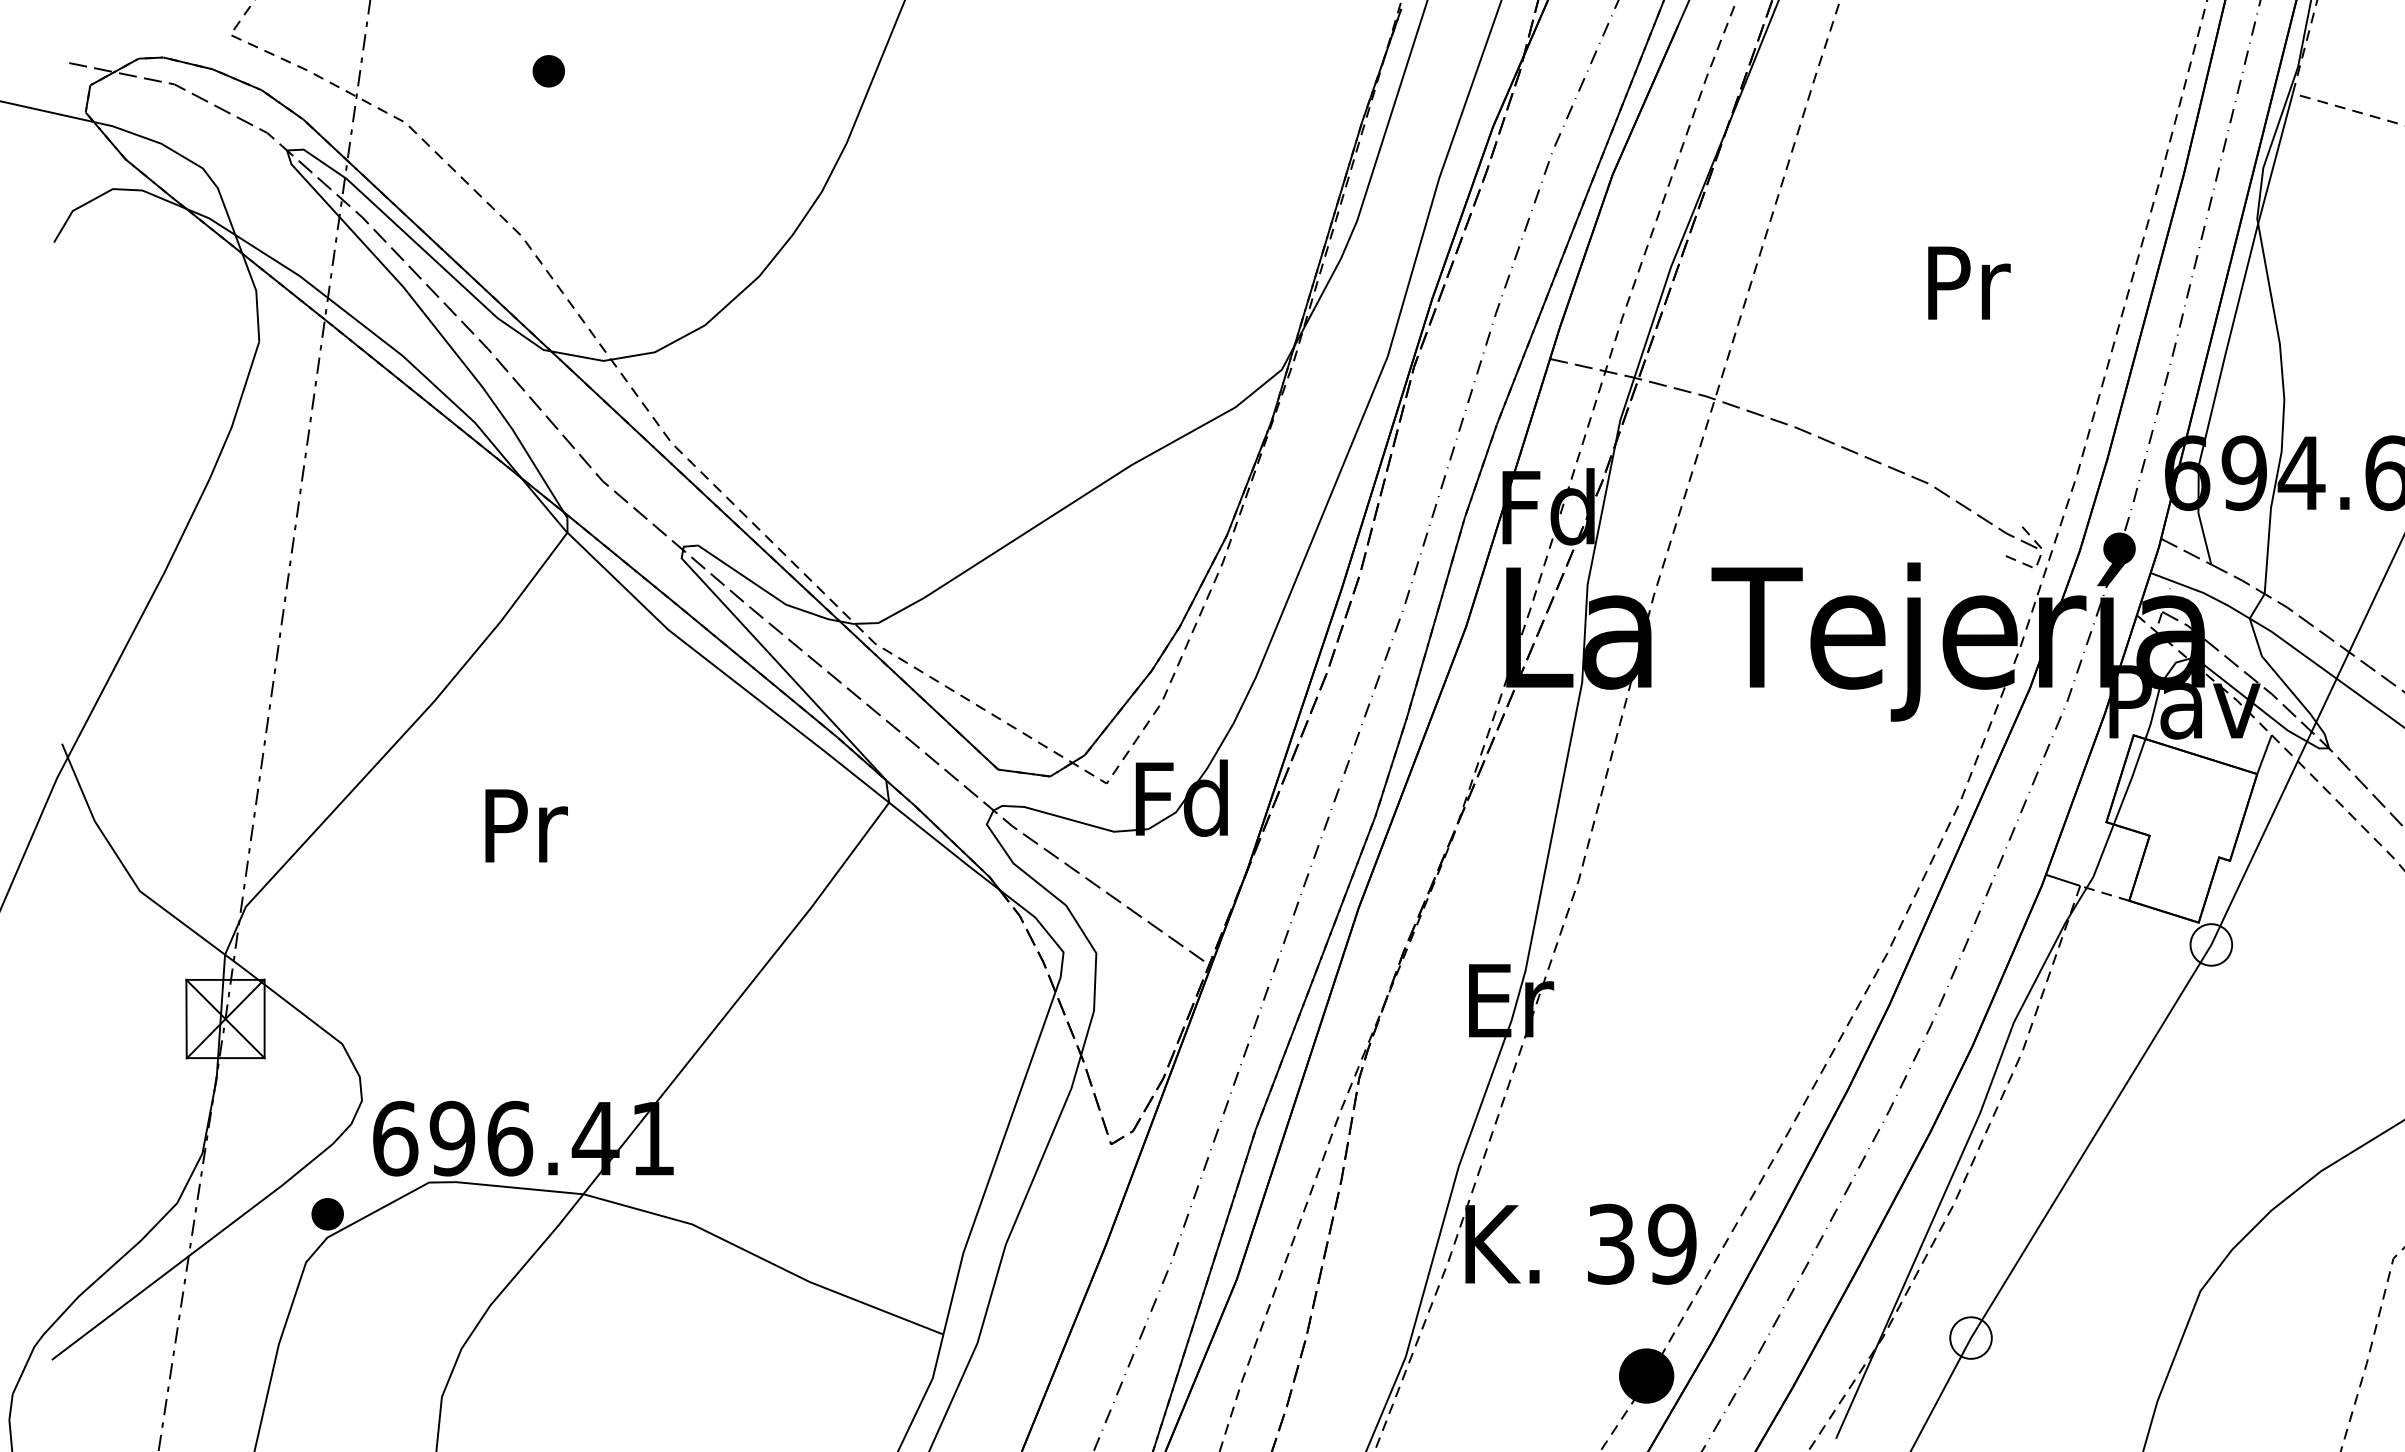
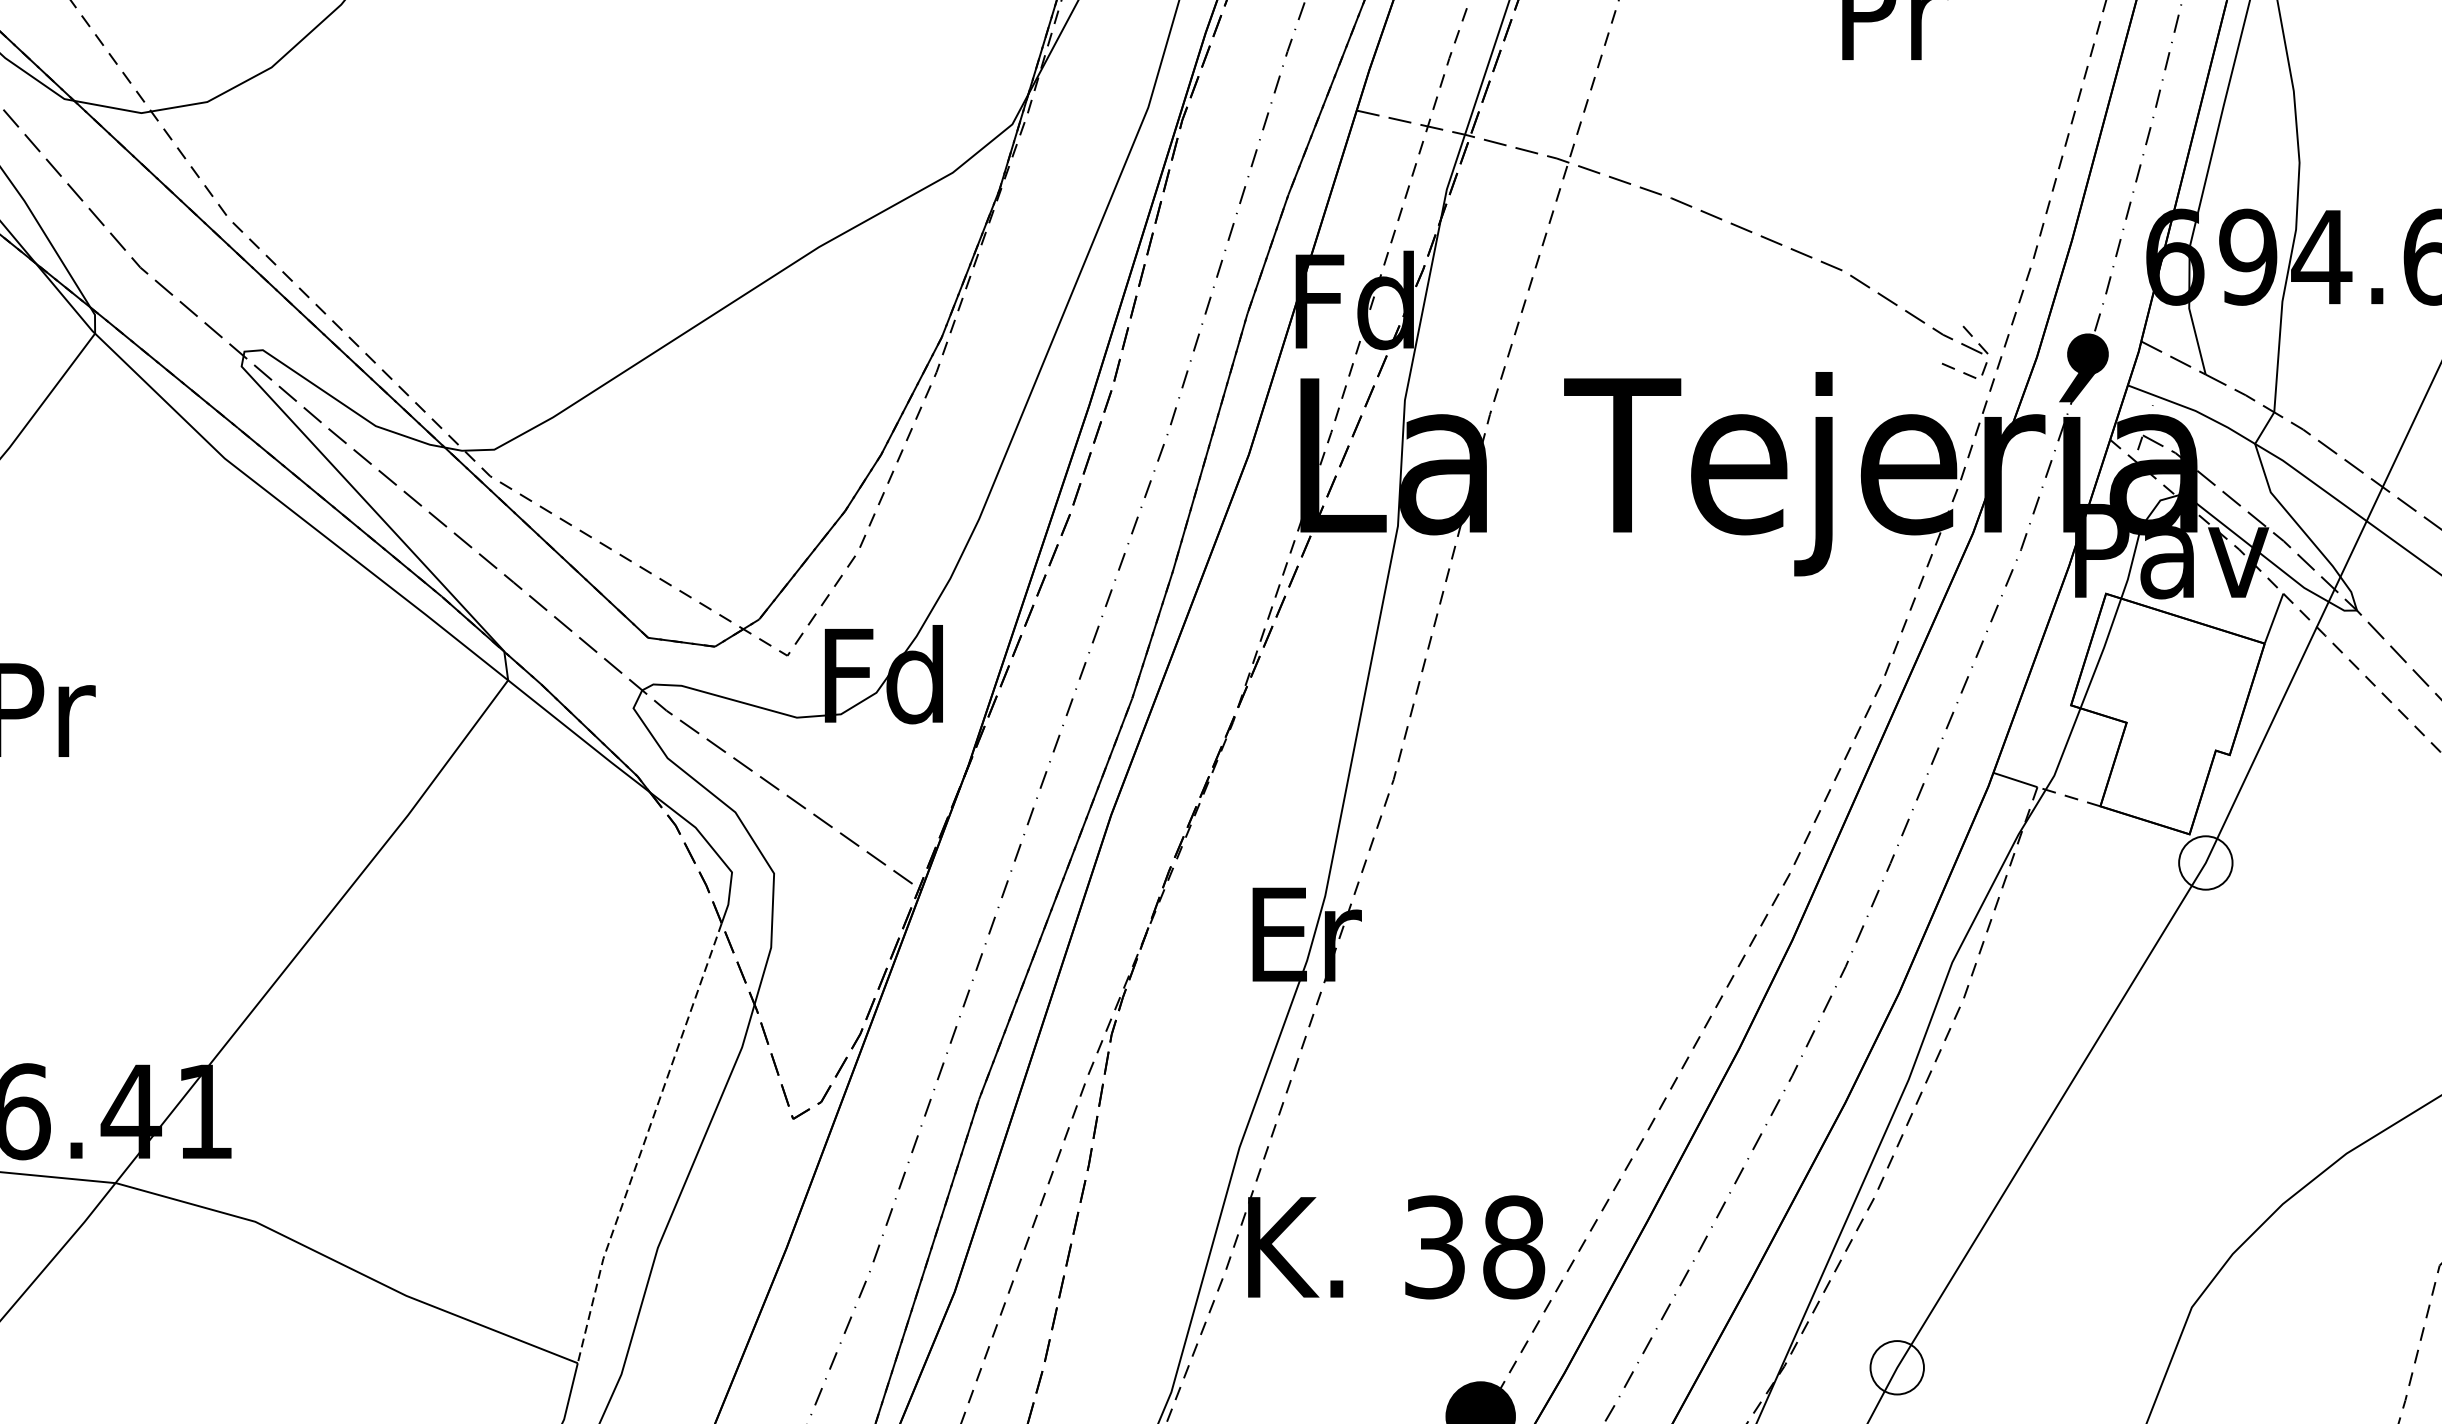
line: (995, 1162) -> (644, 1142), solid -> dashed
text: (1672, 1243) -> (1513, 1246), 39 -> 38

